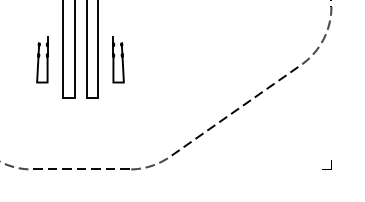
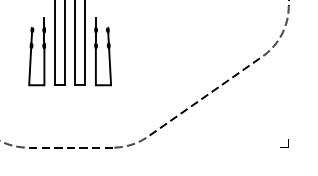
part: (42, 59) -> (37, 51), size x1.67
part: (118, 59) -> (103, 51), size x1.67

